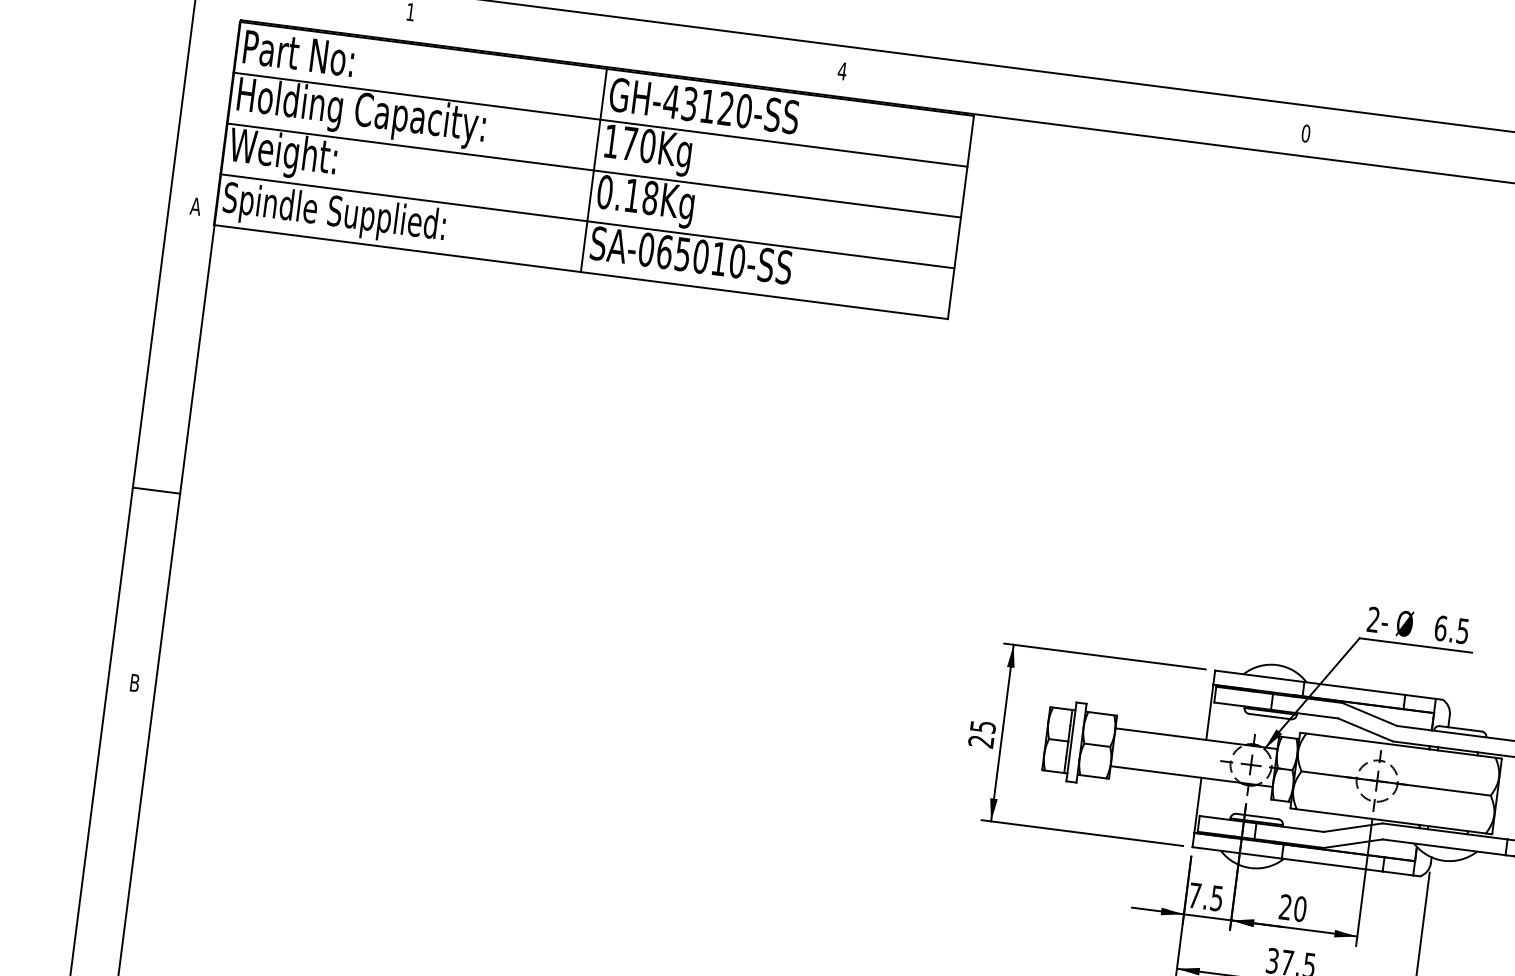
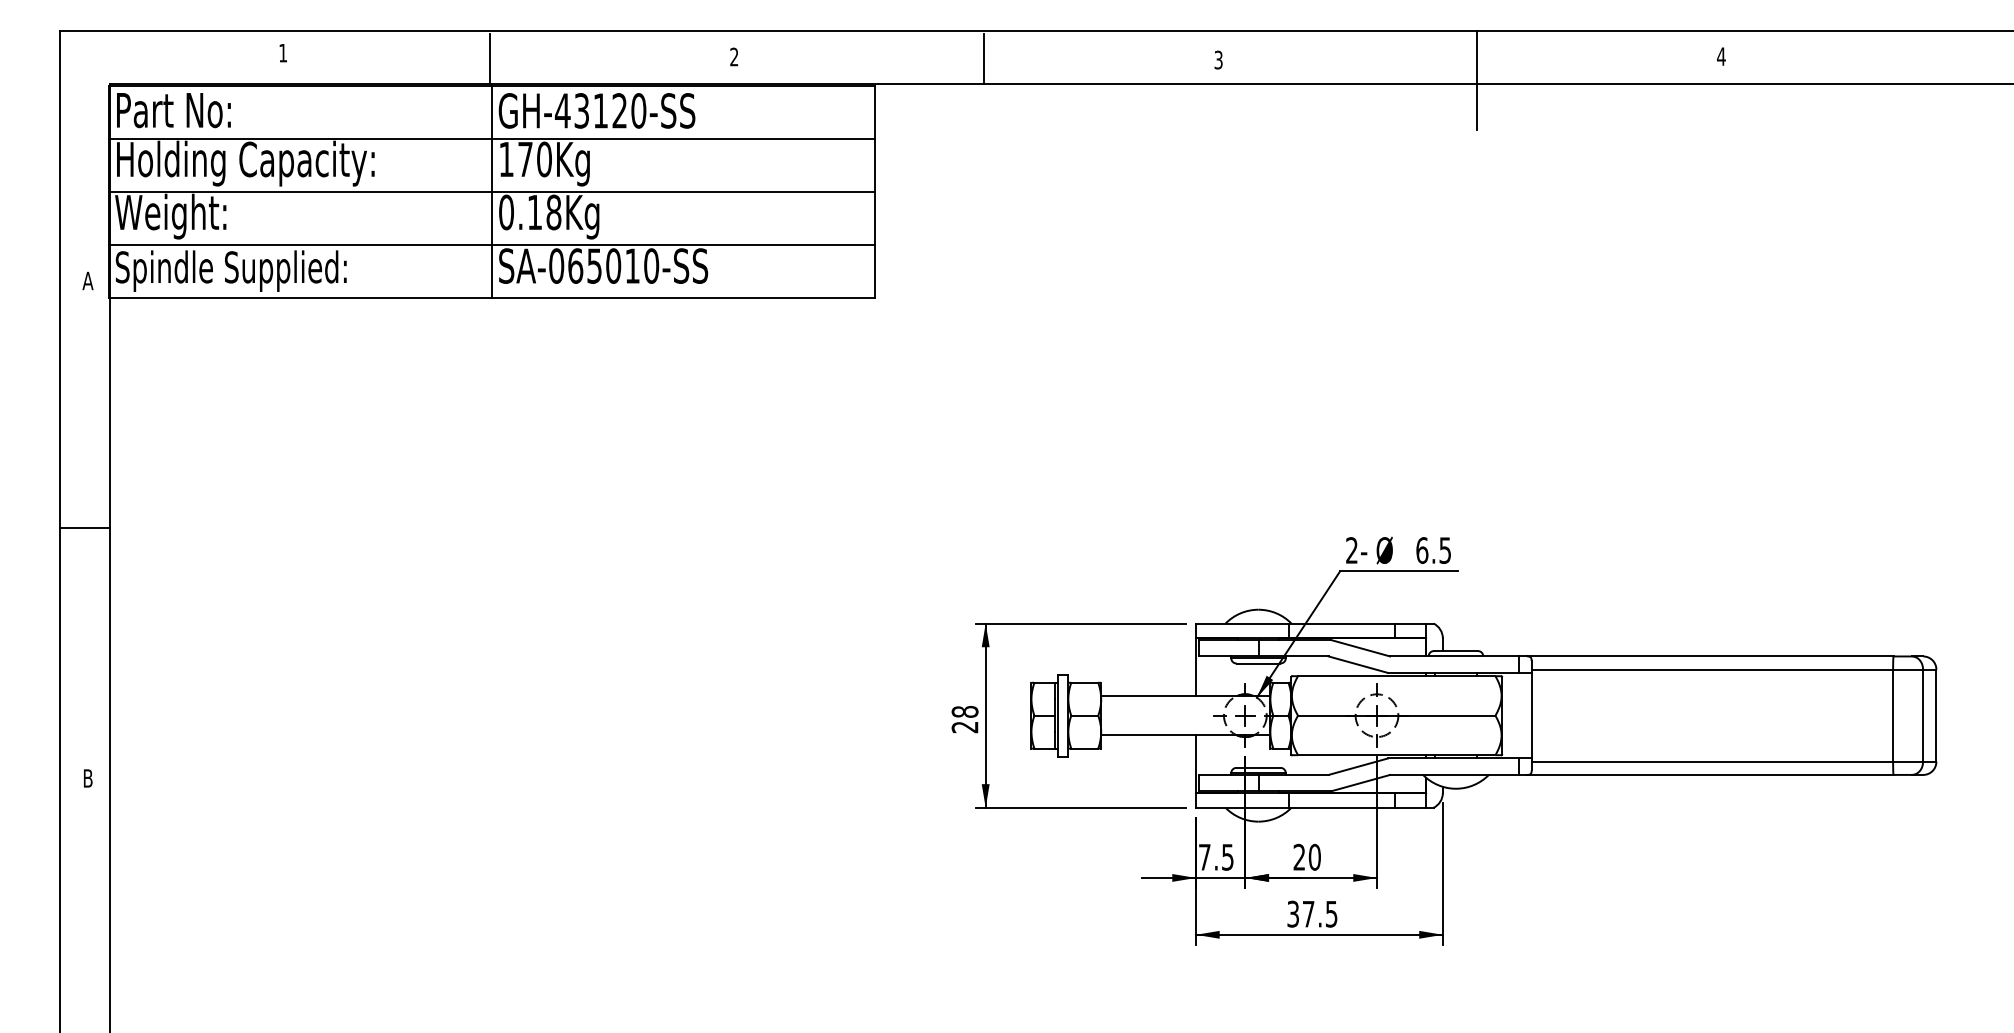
line: (607, 42) -> (489, 58), added
text: (841, 70) -> (733, 56), 4 -> 2
line: (1080, 103) -> (983, 58), added
text: (1305, 133) -> (1218, 59), 0 -> 3
line: (155, 491) -> (84, 528), moved
text: (982, 726) -> (964, 711), 25 -> 28

